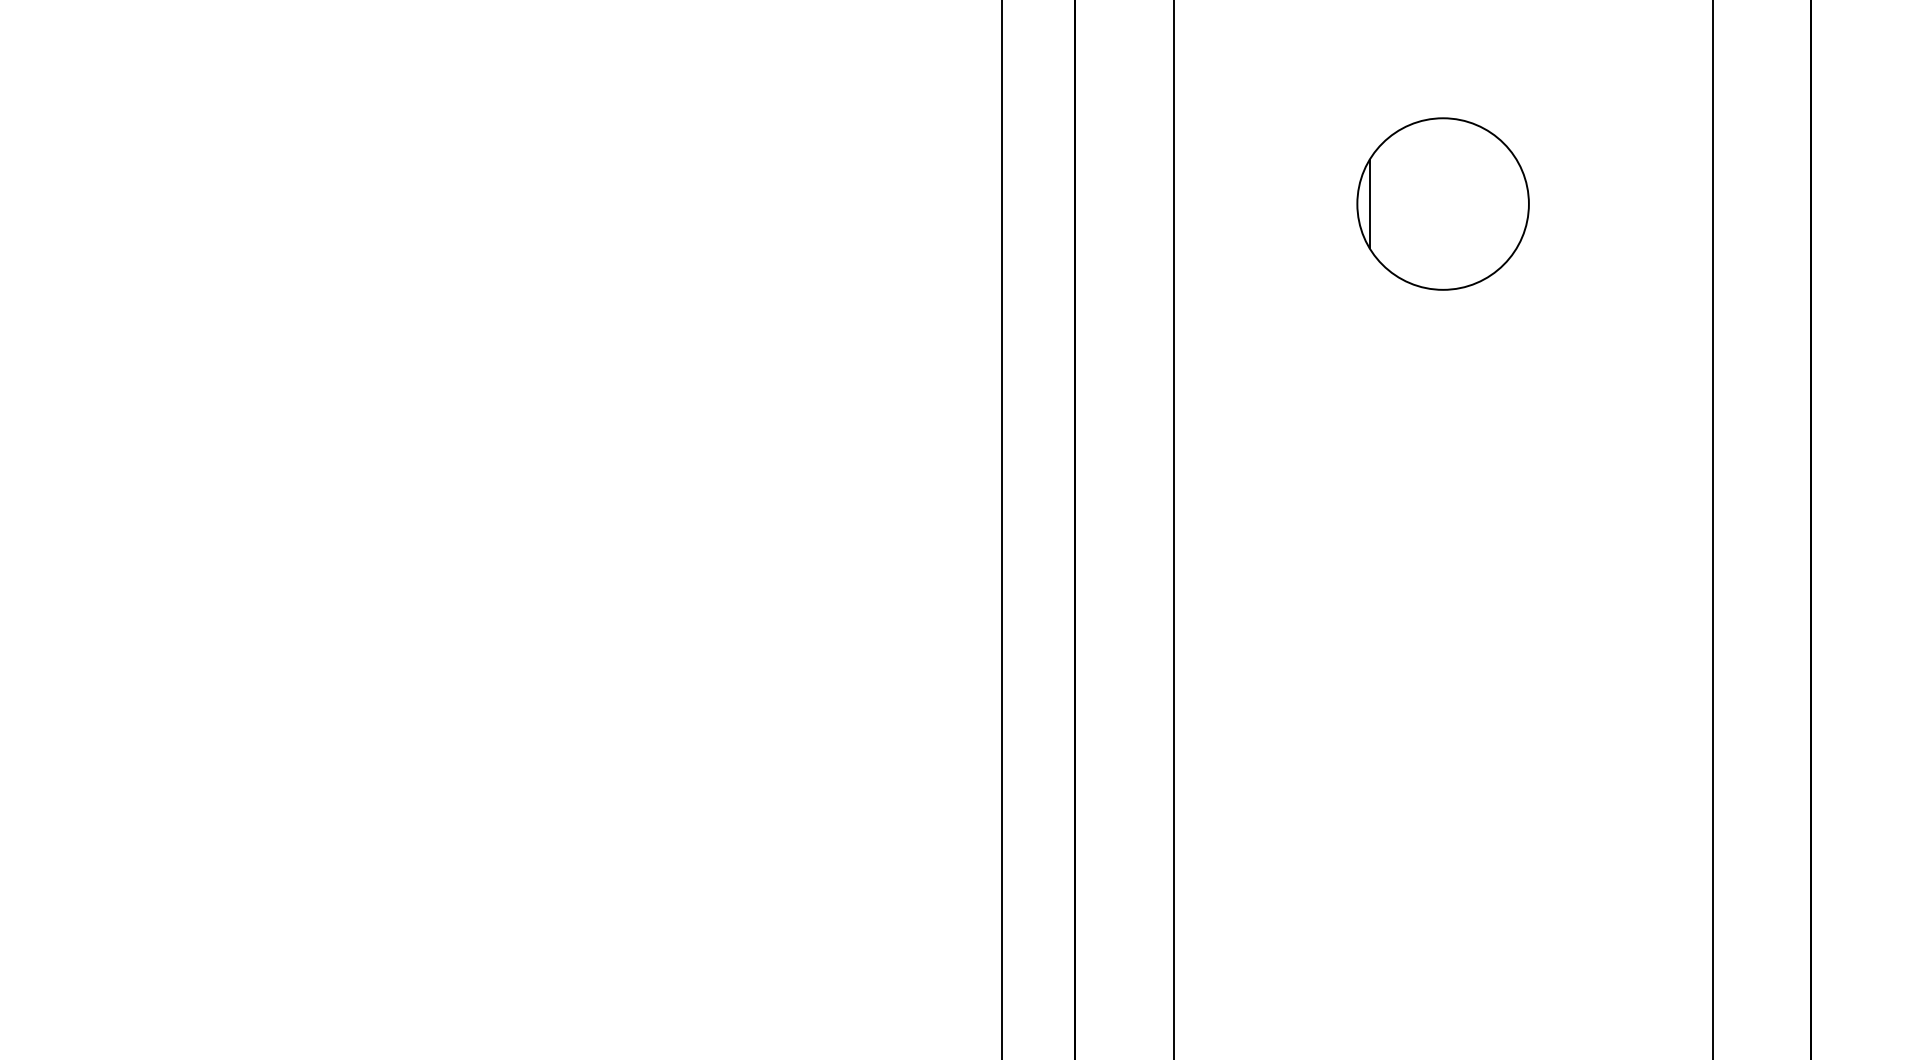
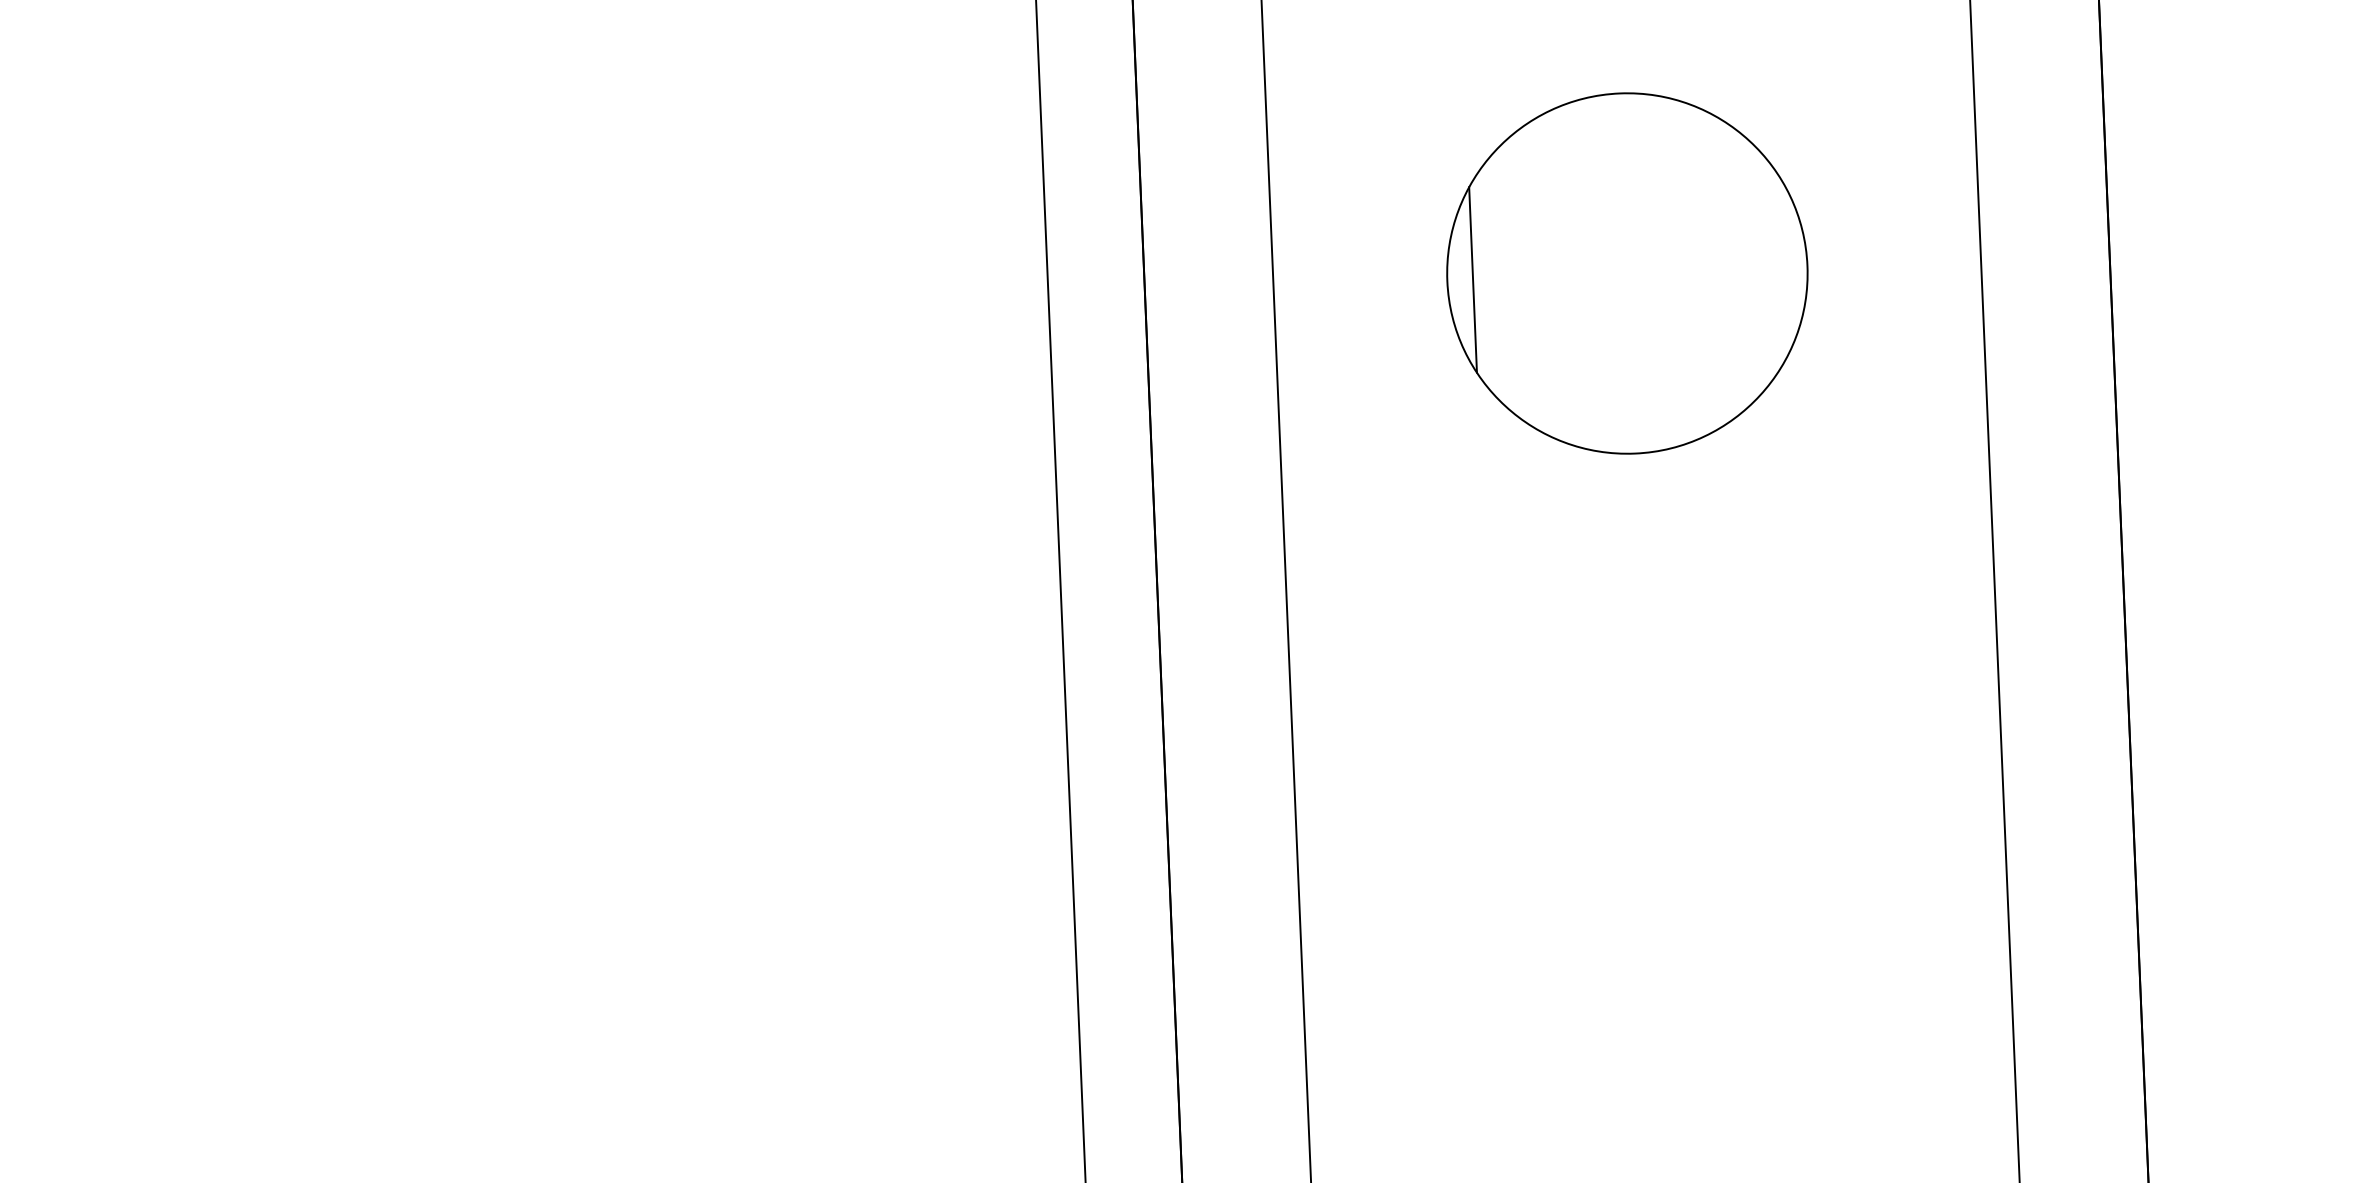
part: (1442, 203) -> (1626, 272), size x1.6

